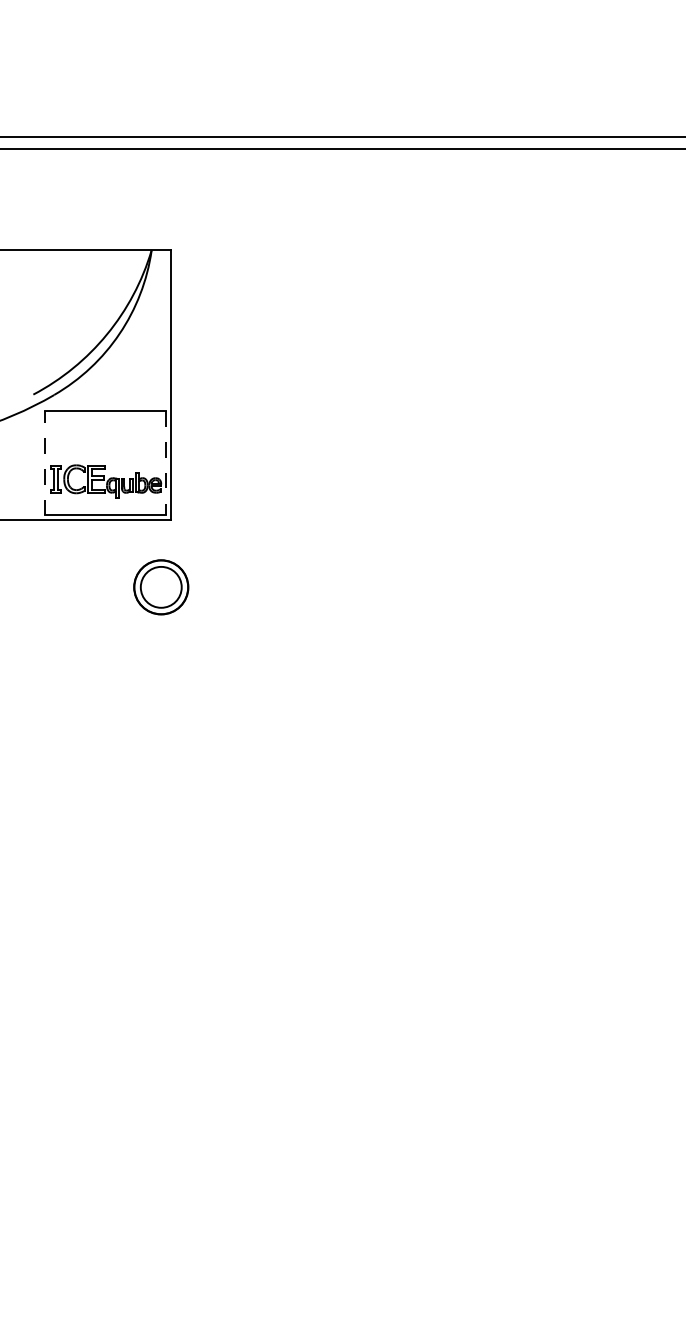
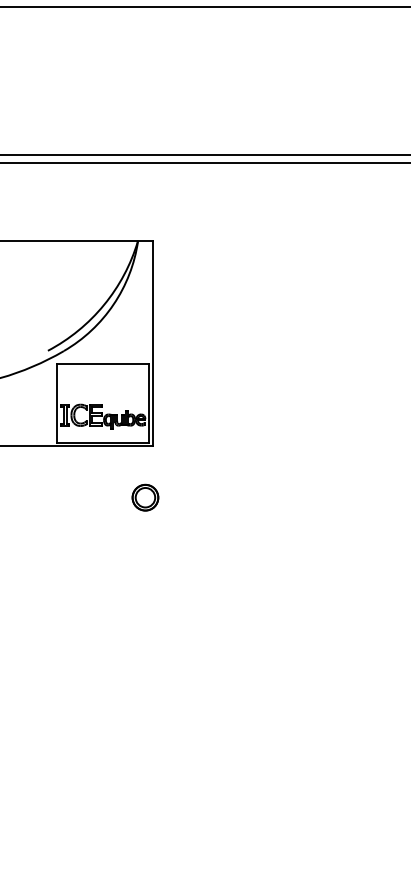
line: (45, 462) -> (57, 402), dashed -> solid
line: (166, 463) -> (149, 403), dashed -> solid
part: (161, 587) -> (145, 497), size x0.62

